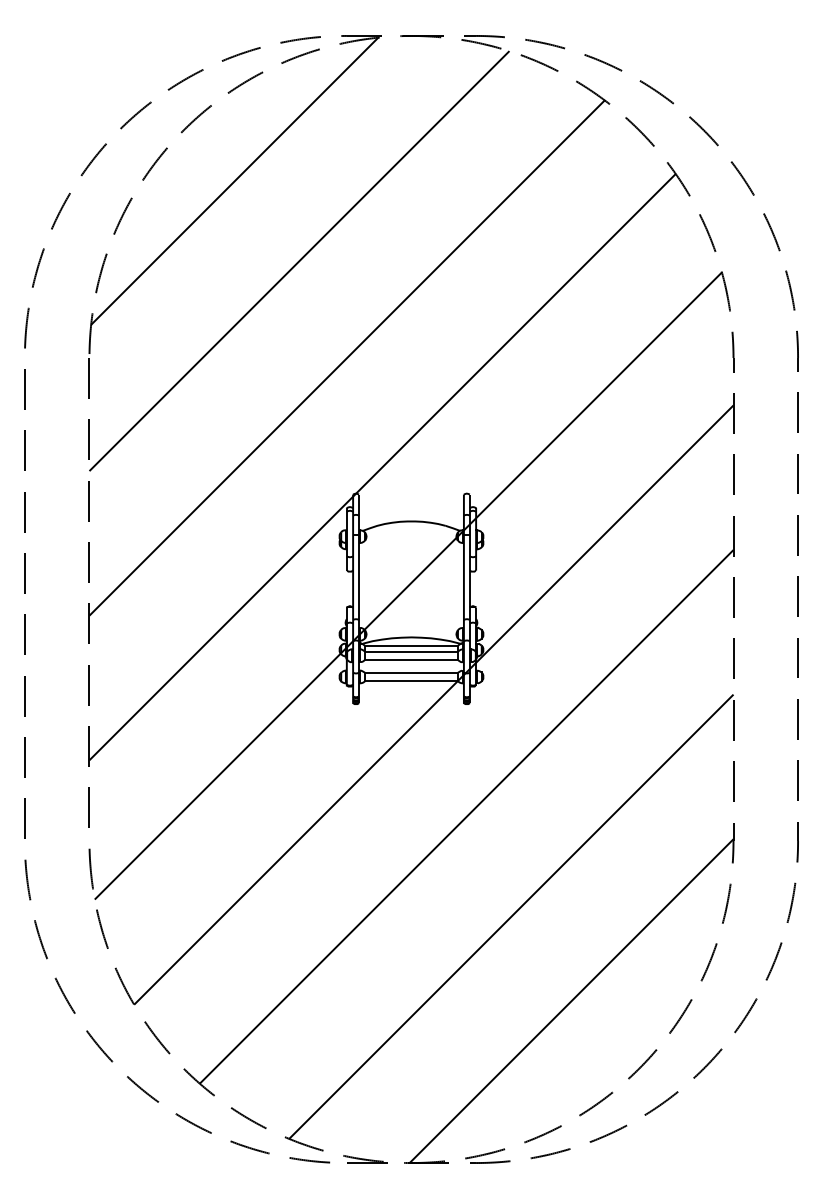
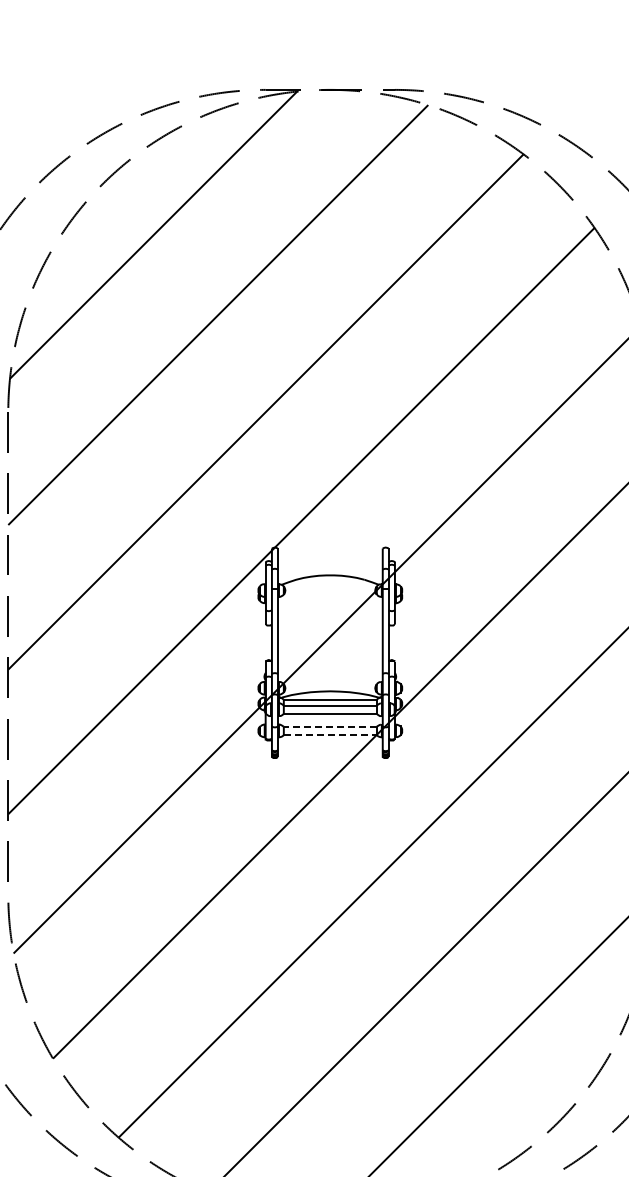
line: (410, 673) -> (329, 727), solid -> dashed
line: (411, 680) -> (330, 734), solid -> dashed

